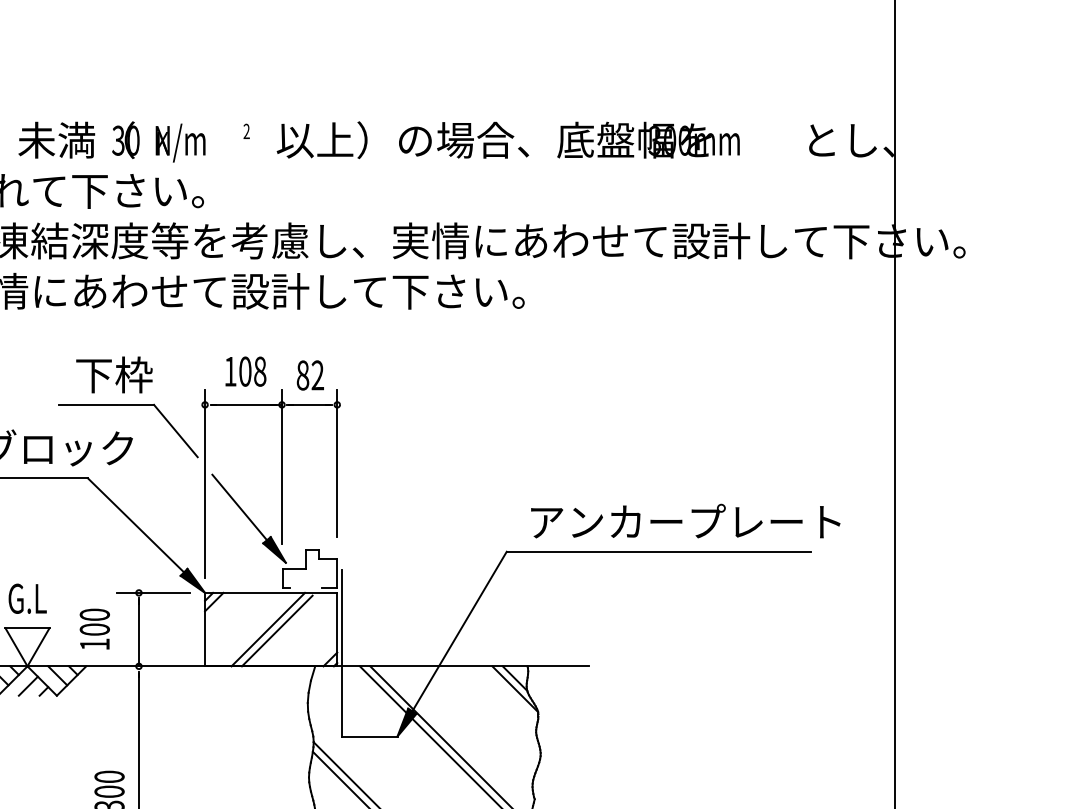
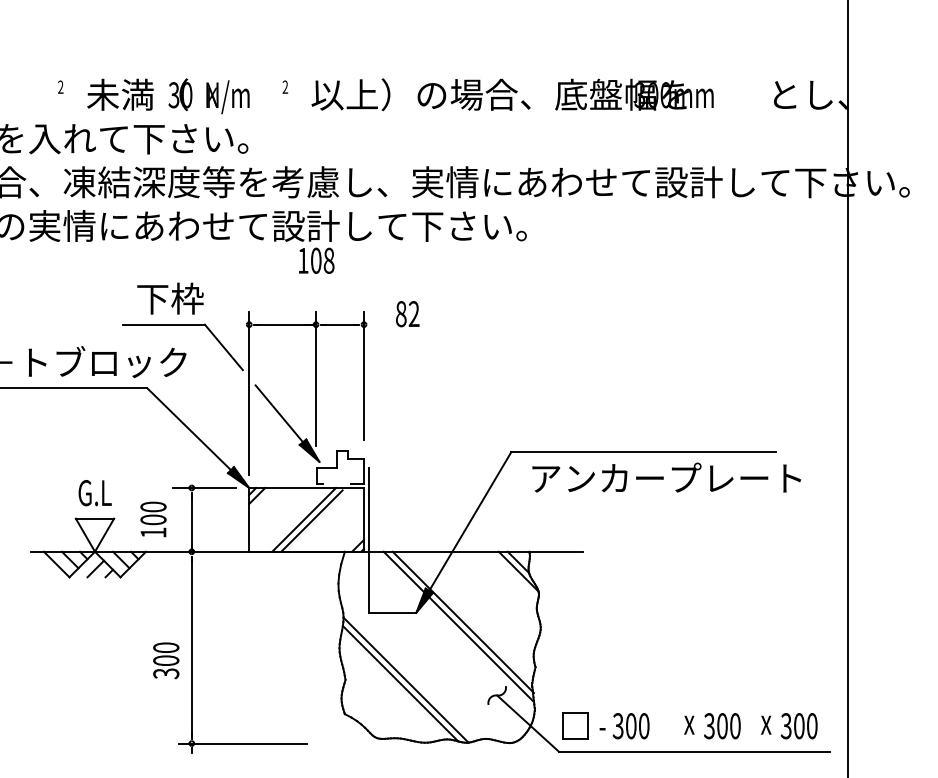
text: (245, 371) -> (316, 260), moved
text: (310, 375) -> (407, 314), moved
text: (685, 520) -> (666, 477), moved

